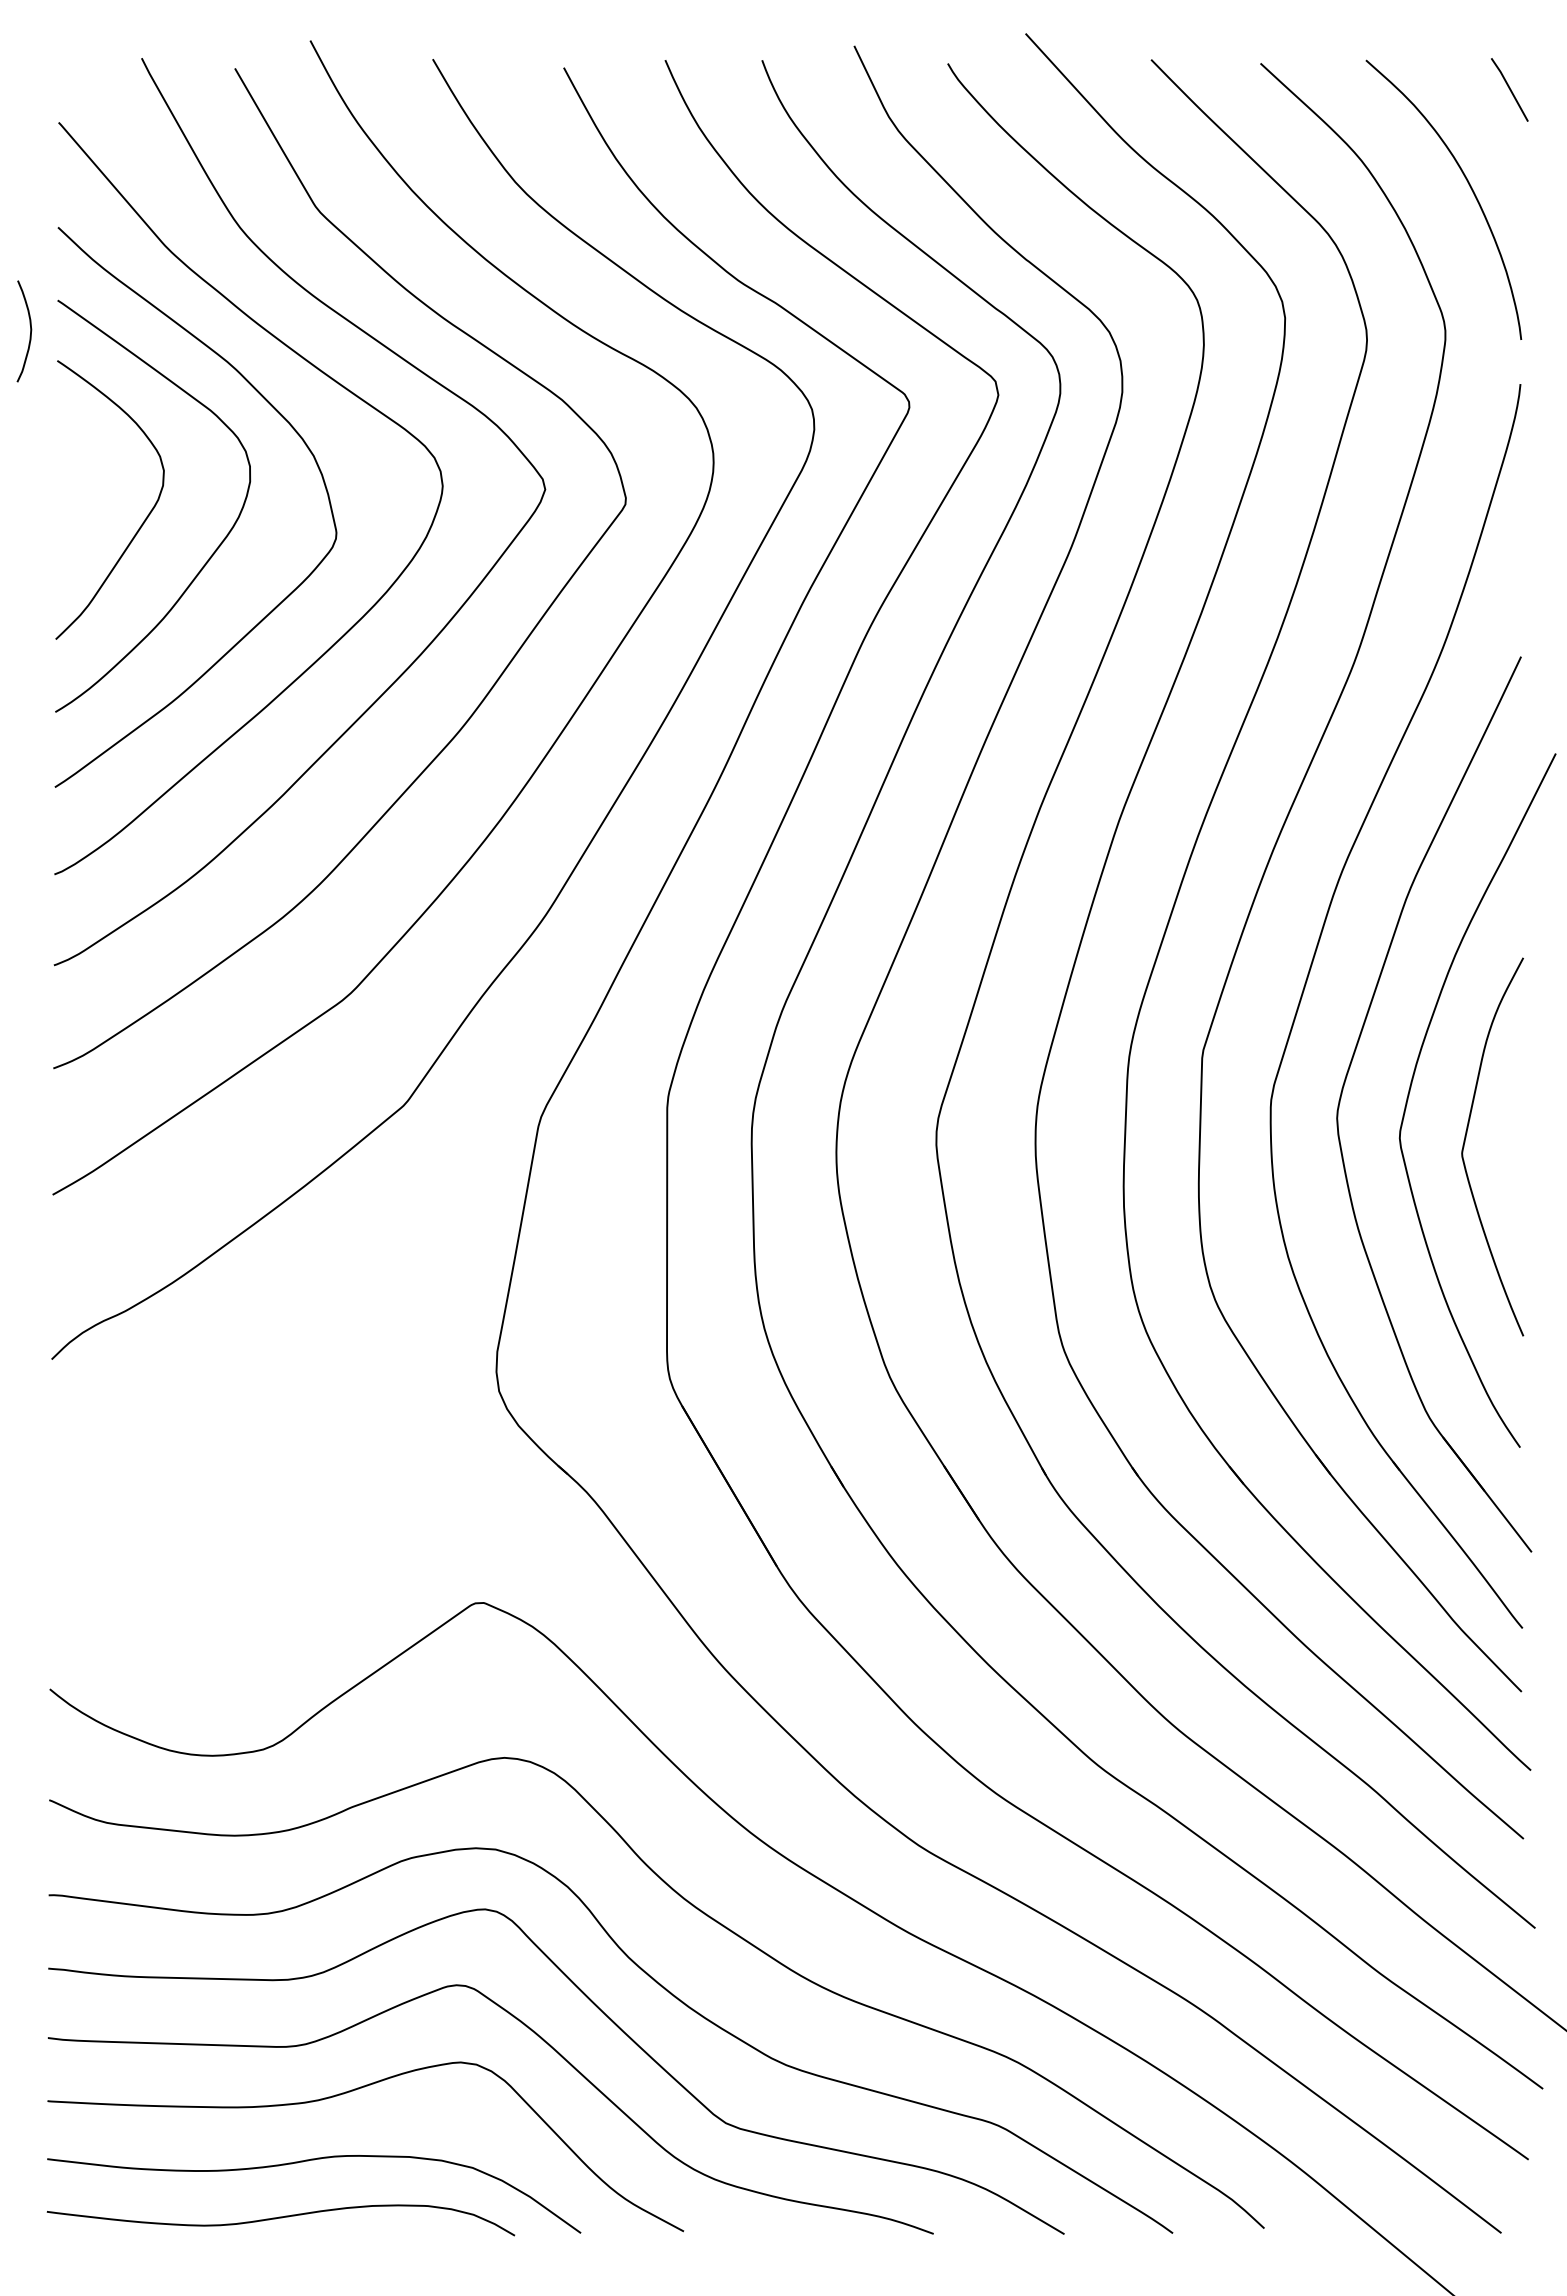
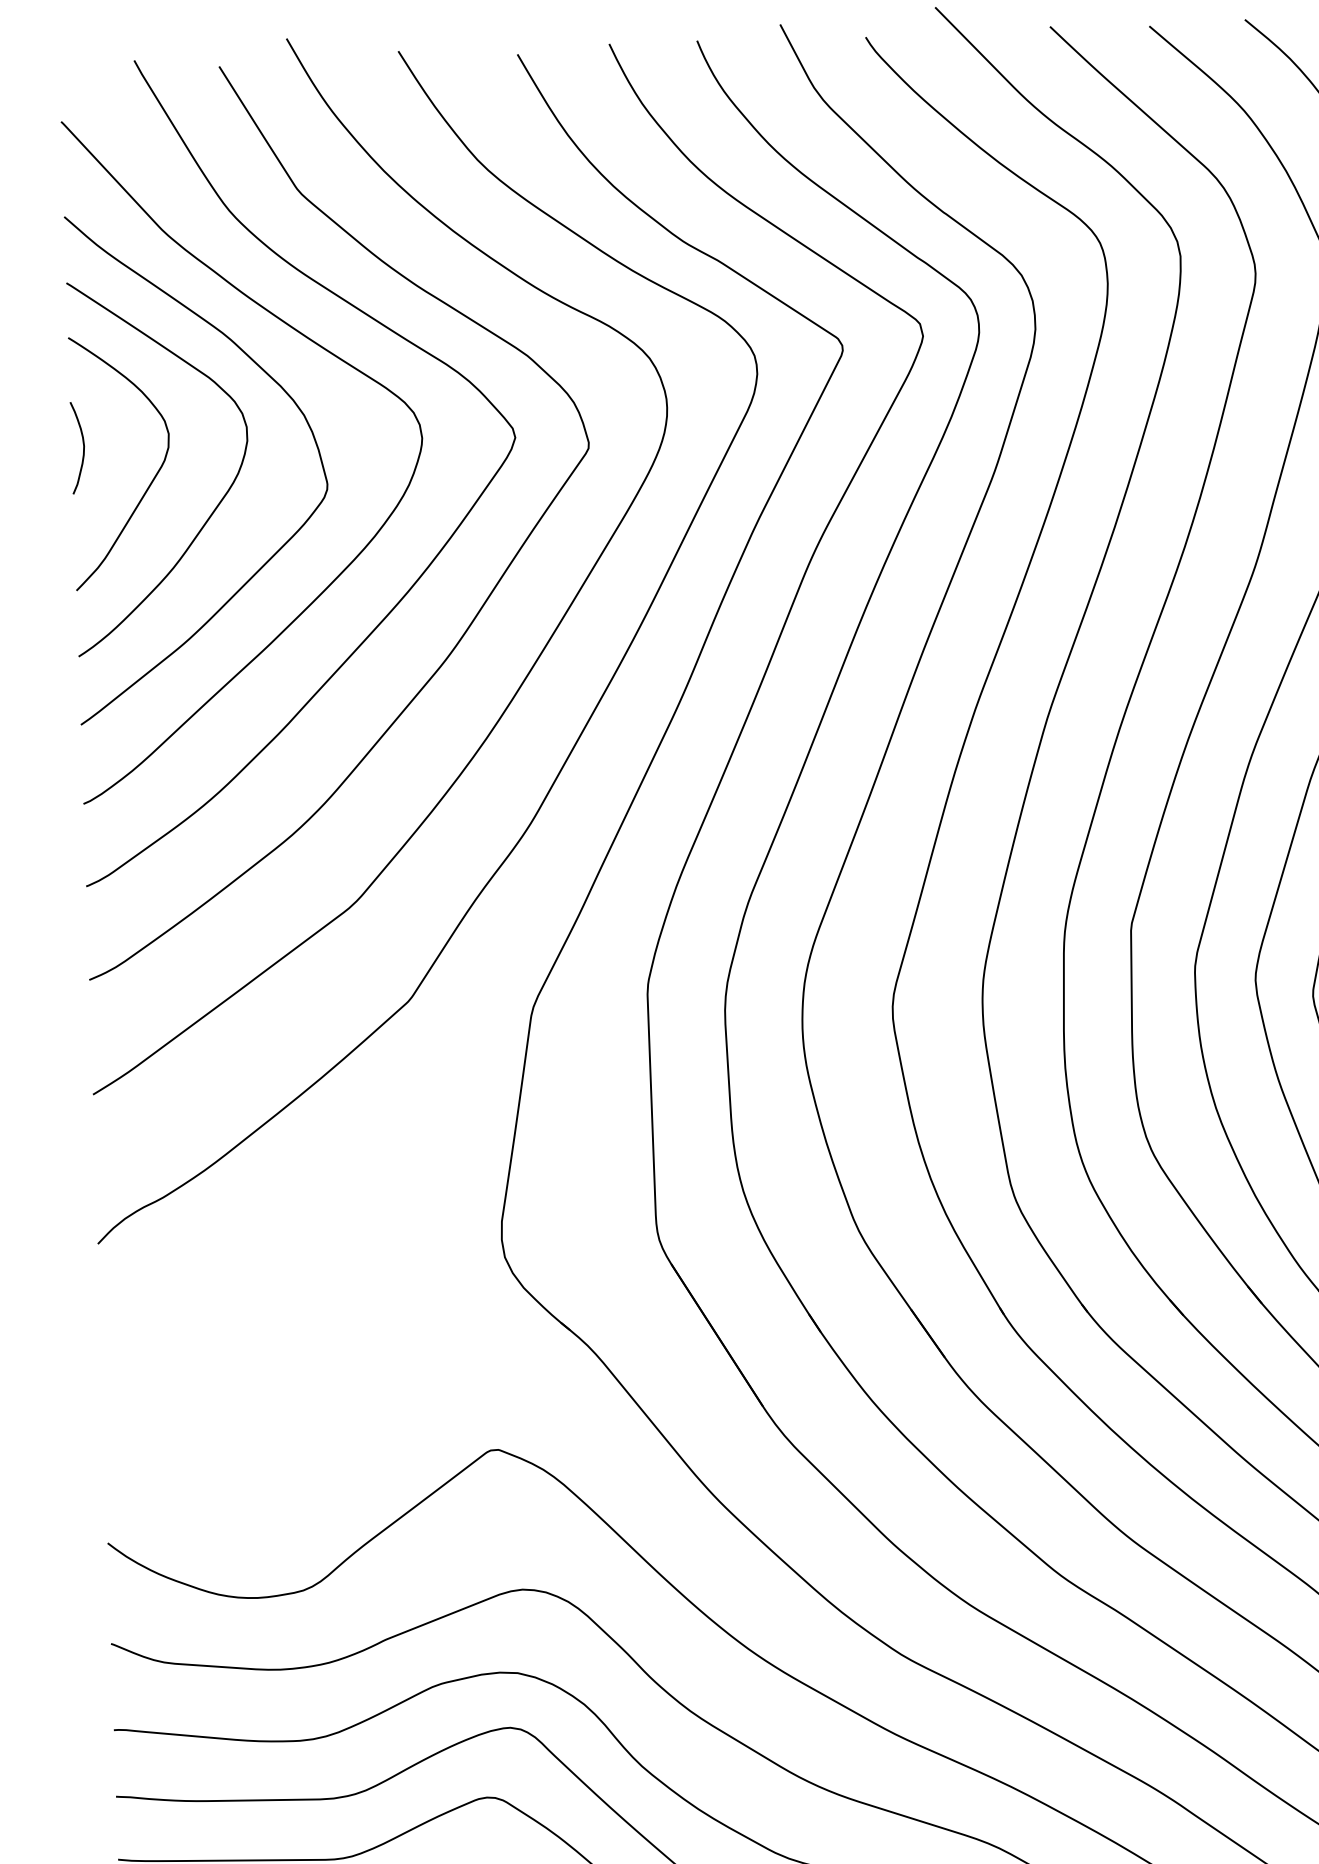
curve: (30, 331) -> (83, 447), moved

